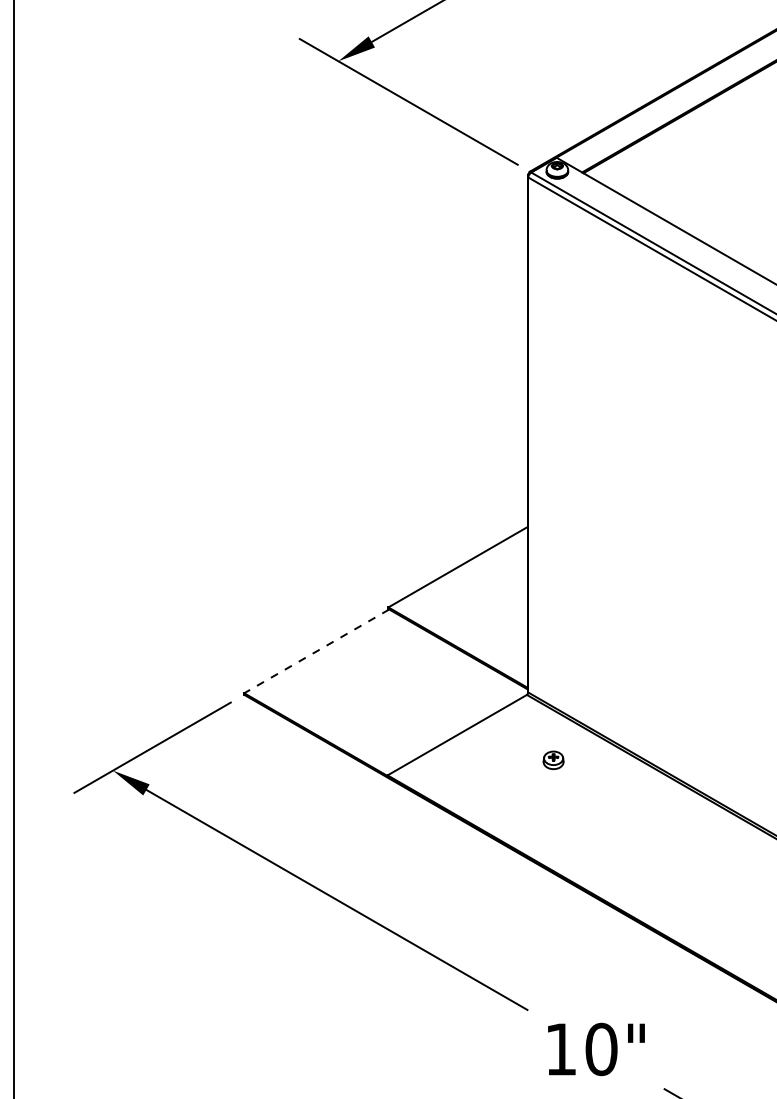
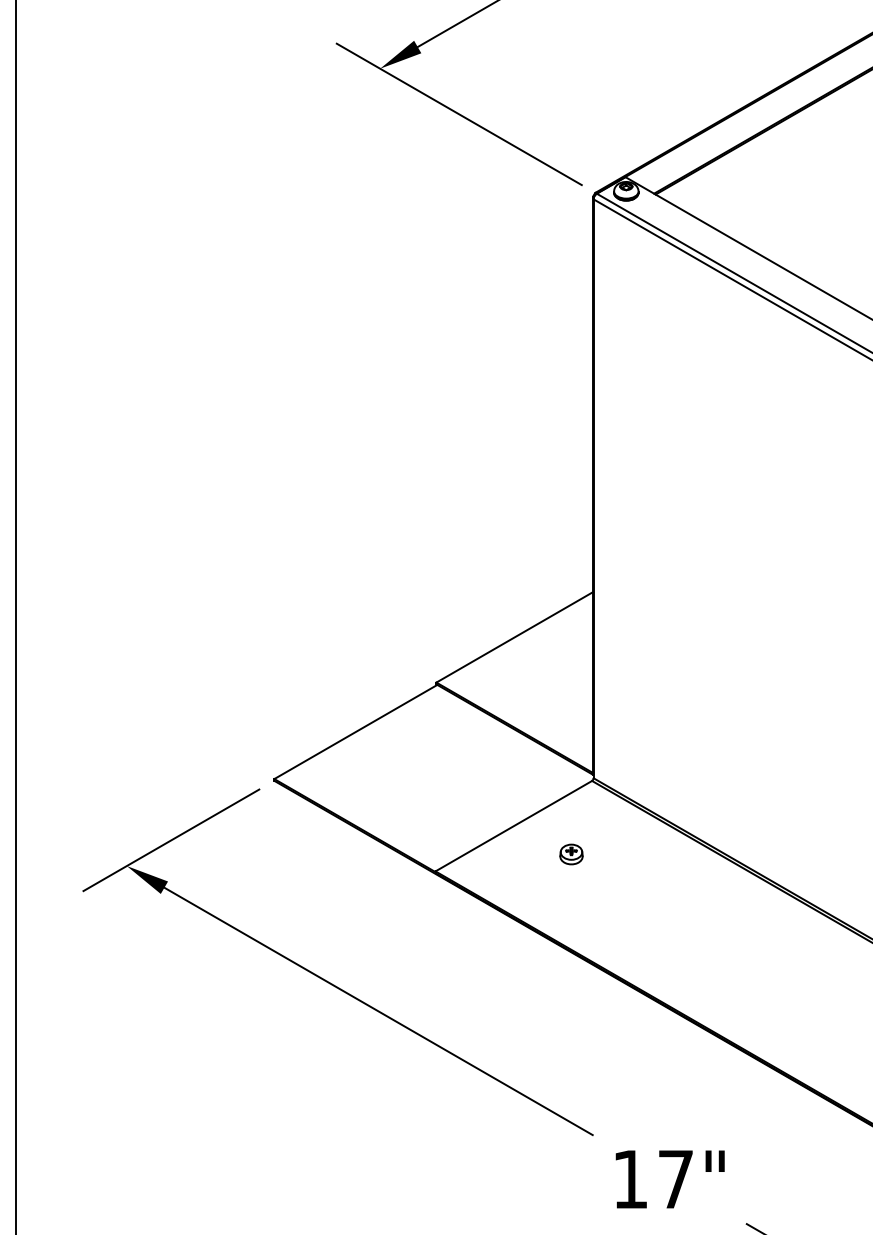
line: (316, 651) -> (355, 732), dashed -> solid
part: (553, 759) -> (571, 853), moved
text: (601, 1049) -> (675, 1179), 10" -> 17"

